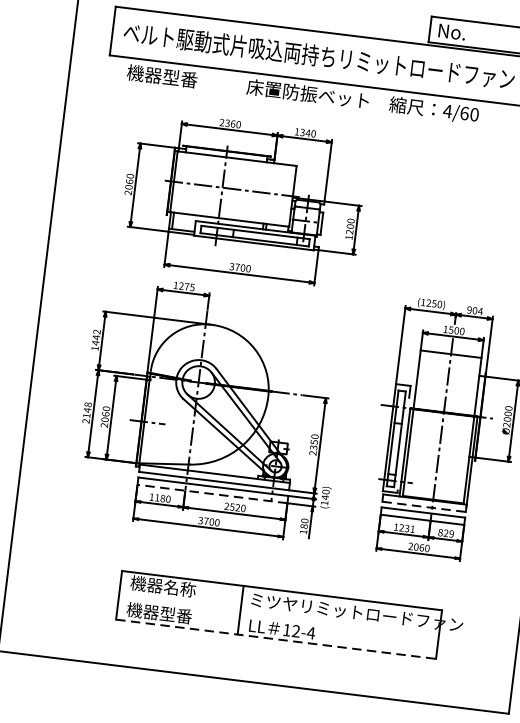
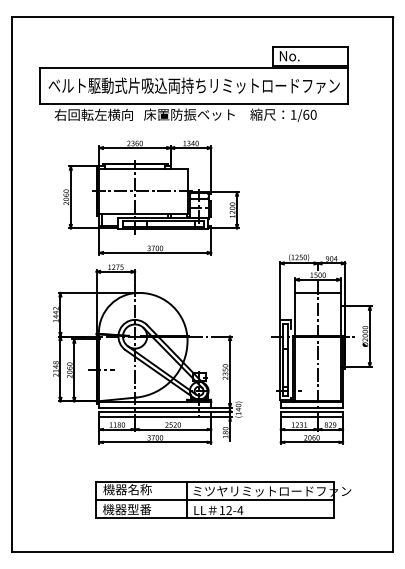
text: (179, 77) -> (93, 114), 機器型番 -> 右回転左横向
text: (447, 110) -> (293, 114), 4/60 -> 1/60
line: (212, 494) -> (155, 417), dashed -> solid
line: (424, 506) -> (312, 407), dashed -> solid
line: (278, 615) -> (214, 500), added
line: (276, 639) -> (215, 518), dashed -> solid

